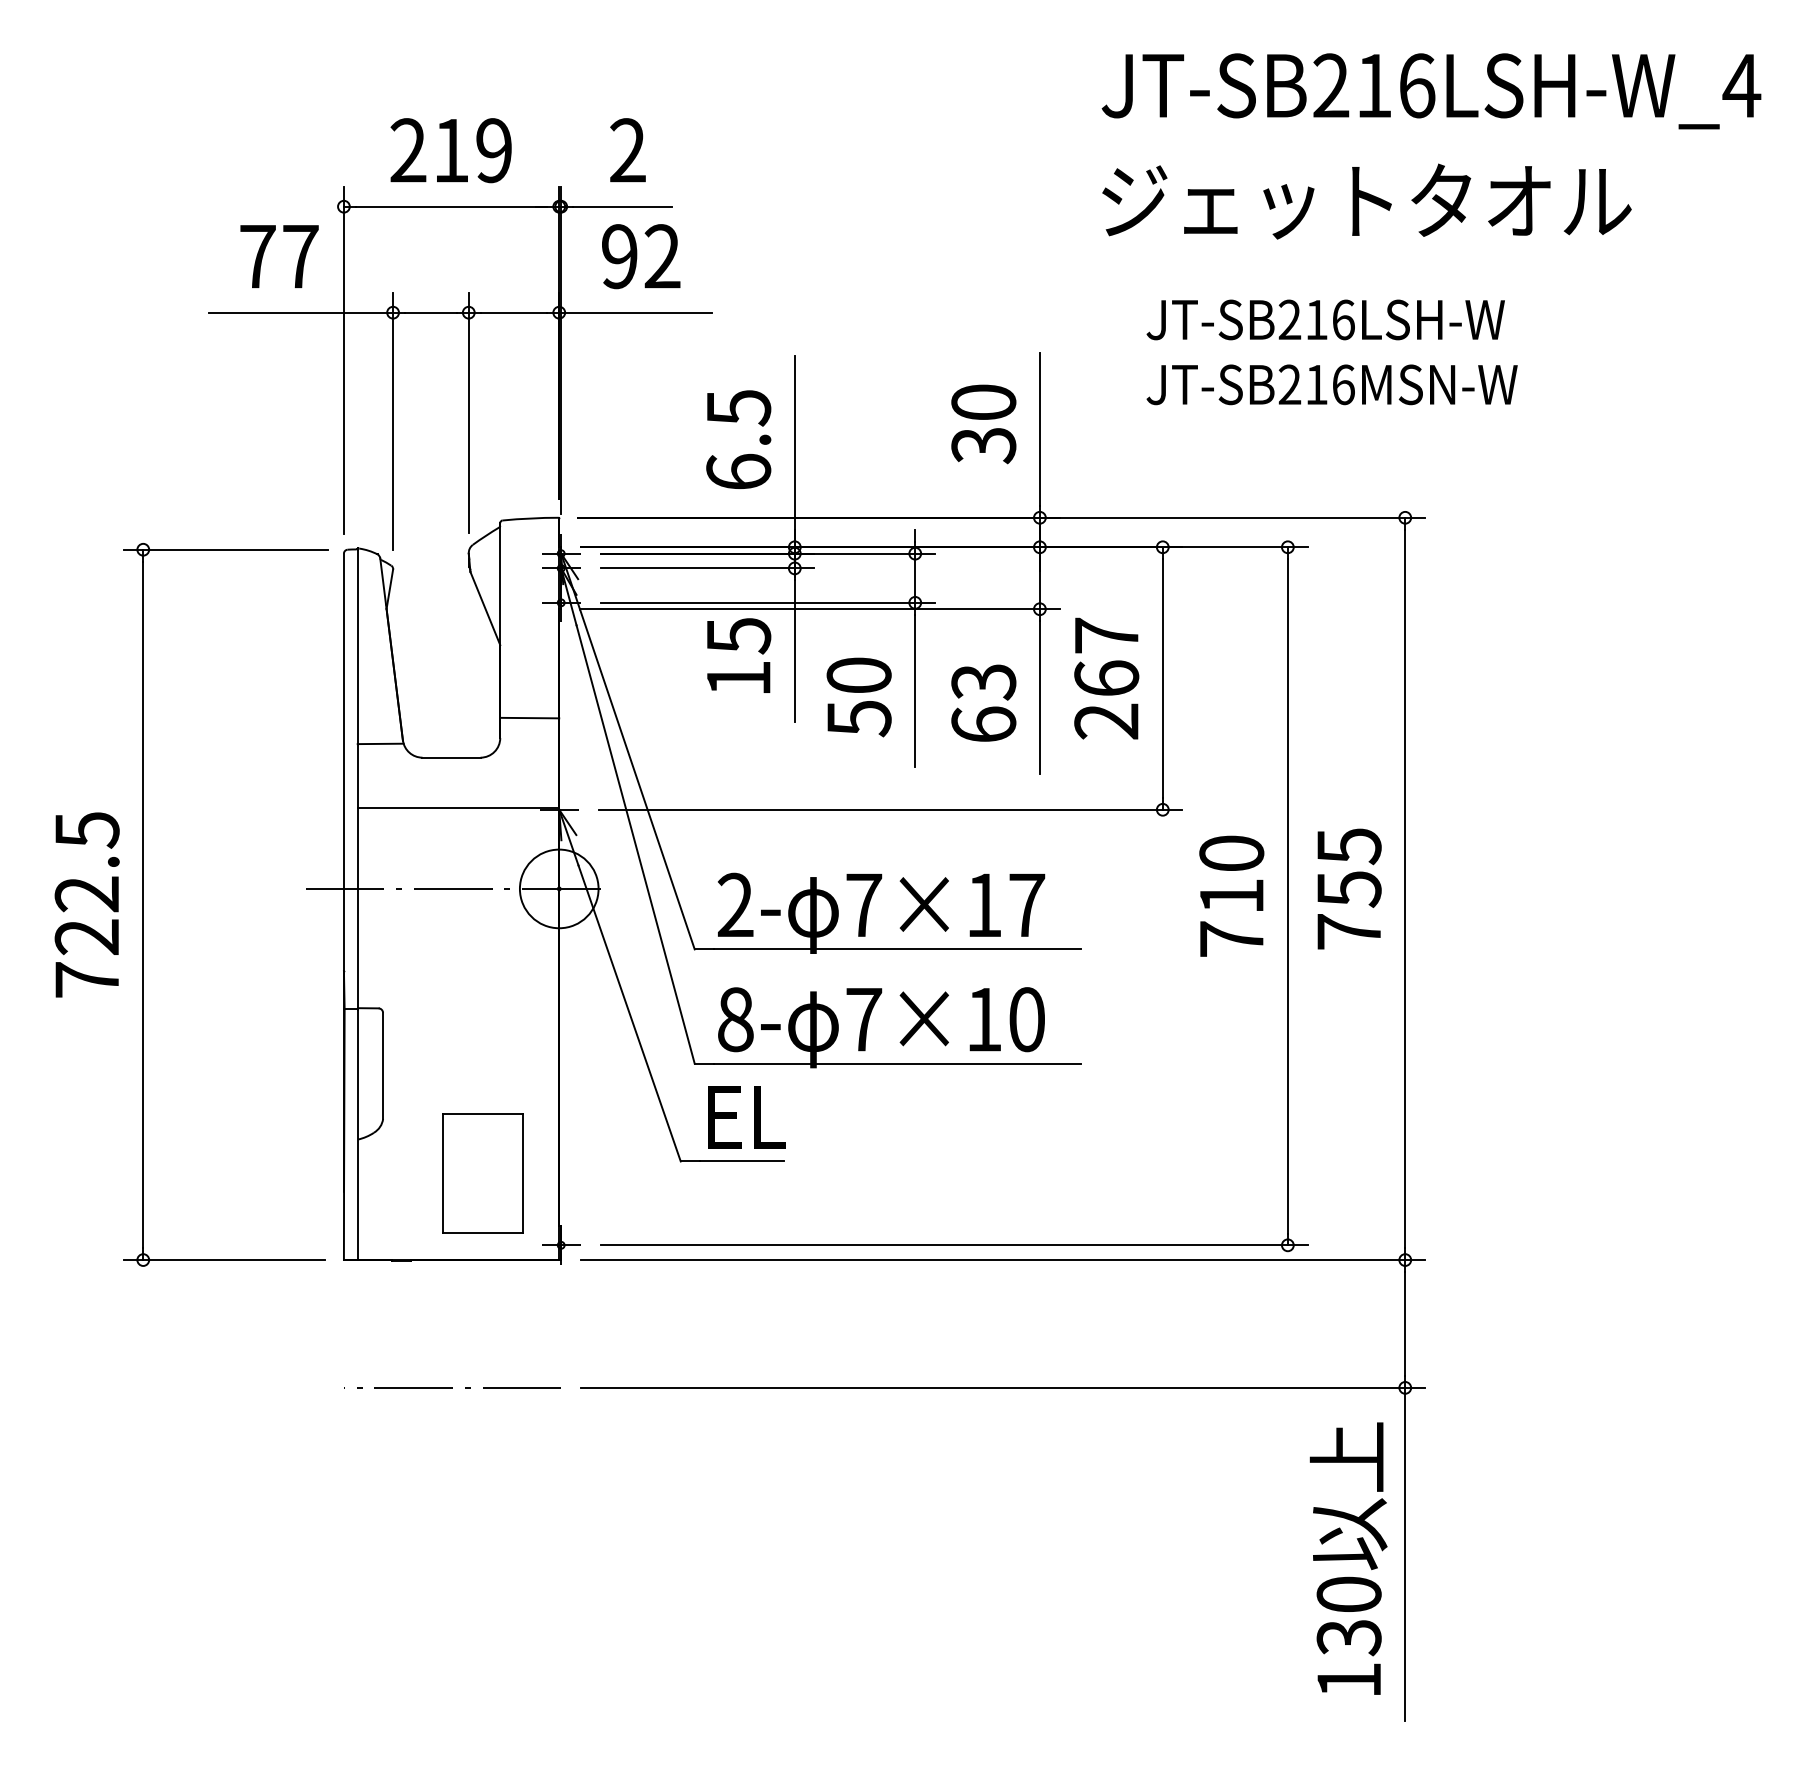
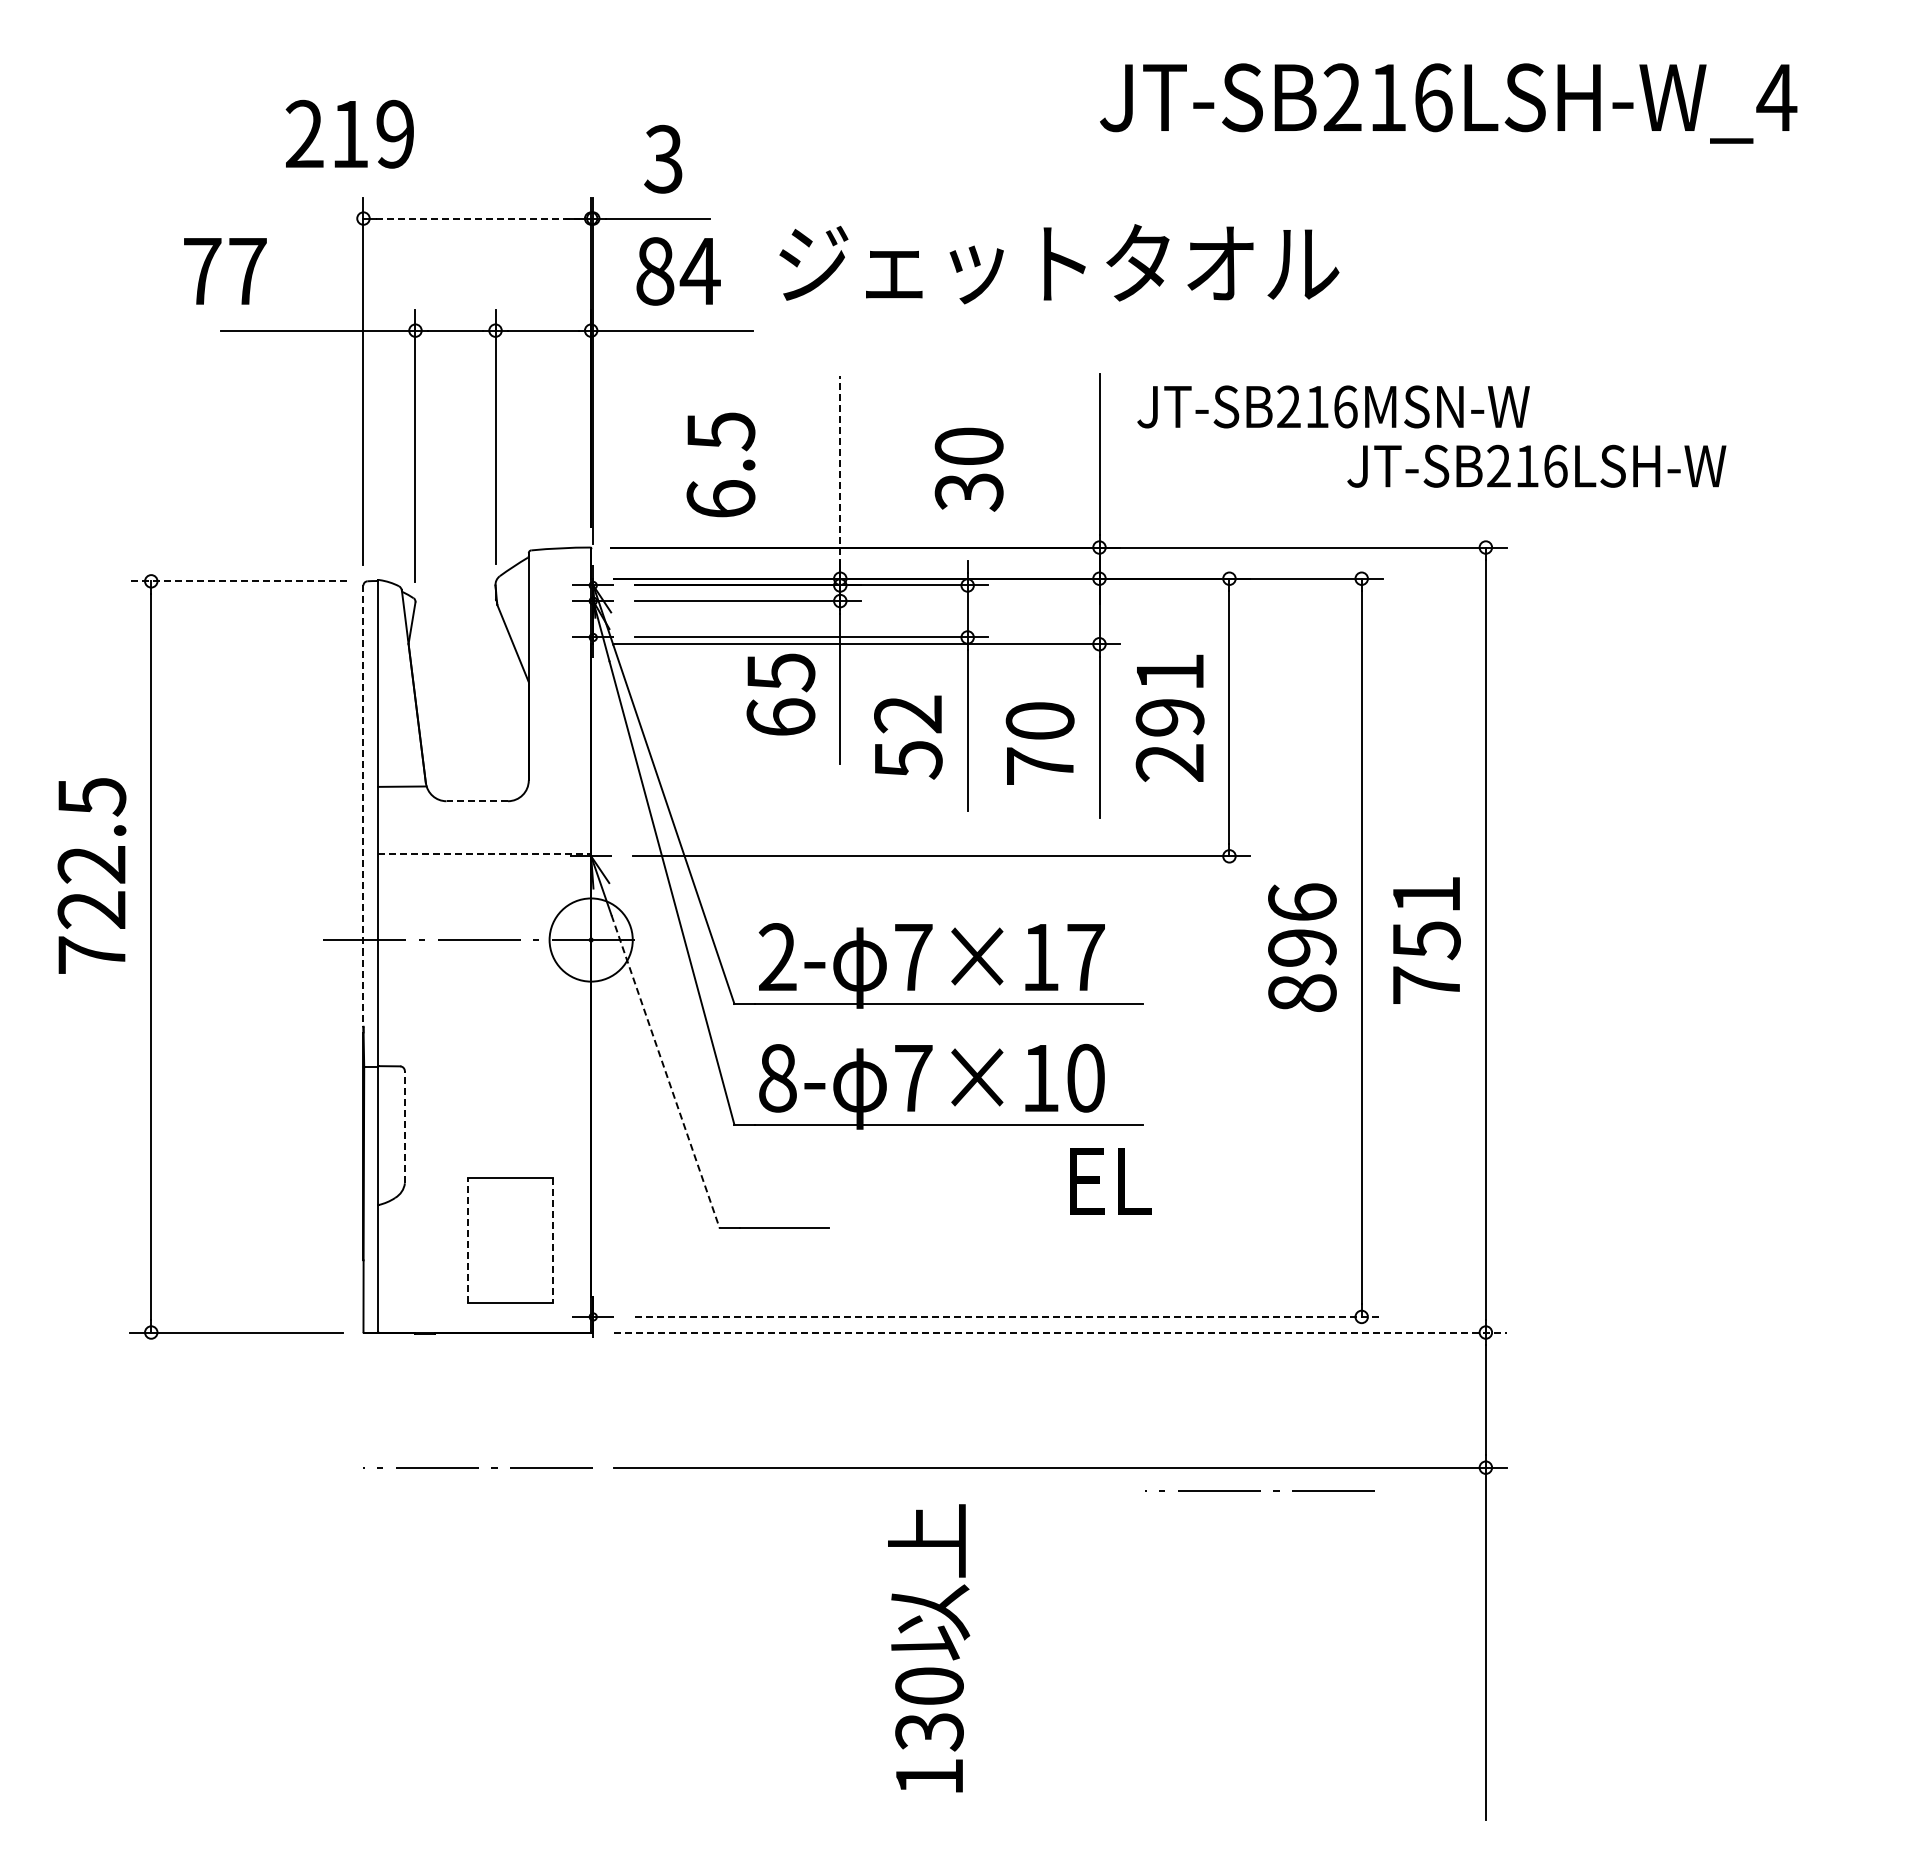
text: (1431, 91) -> (1448, 103), moved
text: (450, 149) -> (349, 133), moved
text: (627, 150) -> (663, 159), 2 -> 3
text: (1367, 201) -> (1059, 264), moved
line: (451, 206) -> (477, 218), solid -> dashed
text: (279, 256) -> (225, 271), moved
text: (641, 256) -> (678, 271), 92 -> 84
text: (1325, 319) -> (1536, 465), moved
text: (1332, 384) -> (1333, 406), moved
text: (983, 424) -> (968, 469), moved
text: (738, 439) -> (720, 464), moved
line: (795, 445) -> (840, 471), solid -> dashed
line: (225, 549) -> (238, 581), solid -> dashed
text: (1106, 656) -> (1169, 694), 267 -> 291
text: (859, 675) -> (908, 714), 50 -> 52
text: (738, 677) -> (780, 716), 15 -> 65
text: (983, 703) -> (1039, 743), 63 -> 70
line: (529, 718) -> (559, 759), removed
line: (451, 757) -> (477, 801), solid -> dashed
line: (343, 762) -> (363, 806), solid -> dashed
line: (458, 808) -> (484, 854), solid -> dashed
text: (1349, 846) -> (1426, 895), 755 -> 751
text: (1231, 895) -> (1302, 947), 710 -> 896
text: (86, 904) -> (91, 875), moved
line: (629, 1013) -> (665, 1071), solid -> dashed
line: (382, 1065) -> (404, 1126), solid -> dashed
text: (746, 1117) -> (1110, 1181), moved
line: (443, 1173) -> (468, 1240), solid -> dashed
line: (523, 1173) -> (553, 1240), solid -> dashed
line: (953, 1244) -> (1008, 1316), solid -> dashed
line: (1003, 1260) -> (1060, 1332), solid -> dashed
line: (1191, 1409) -> (1259, 1490), added
text: (1349, 1558) -> (929, 1648), moved

